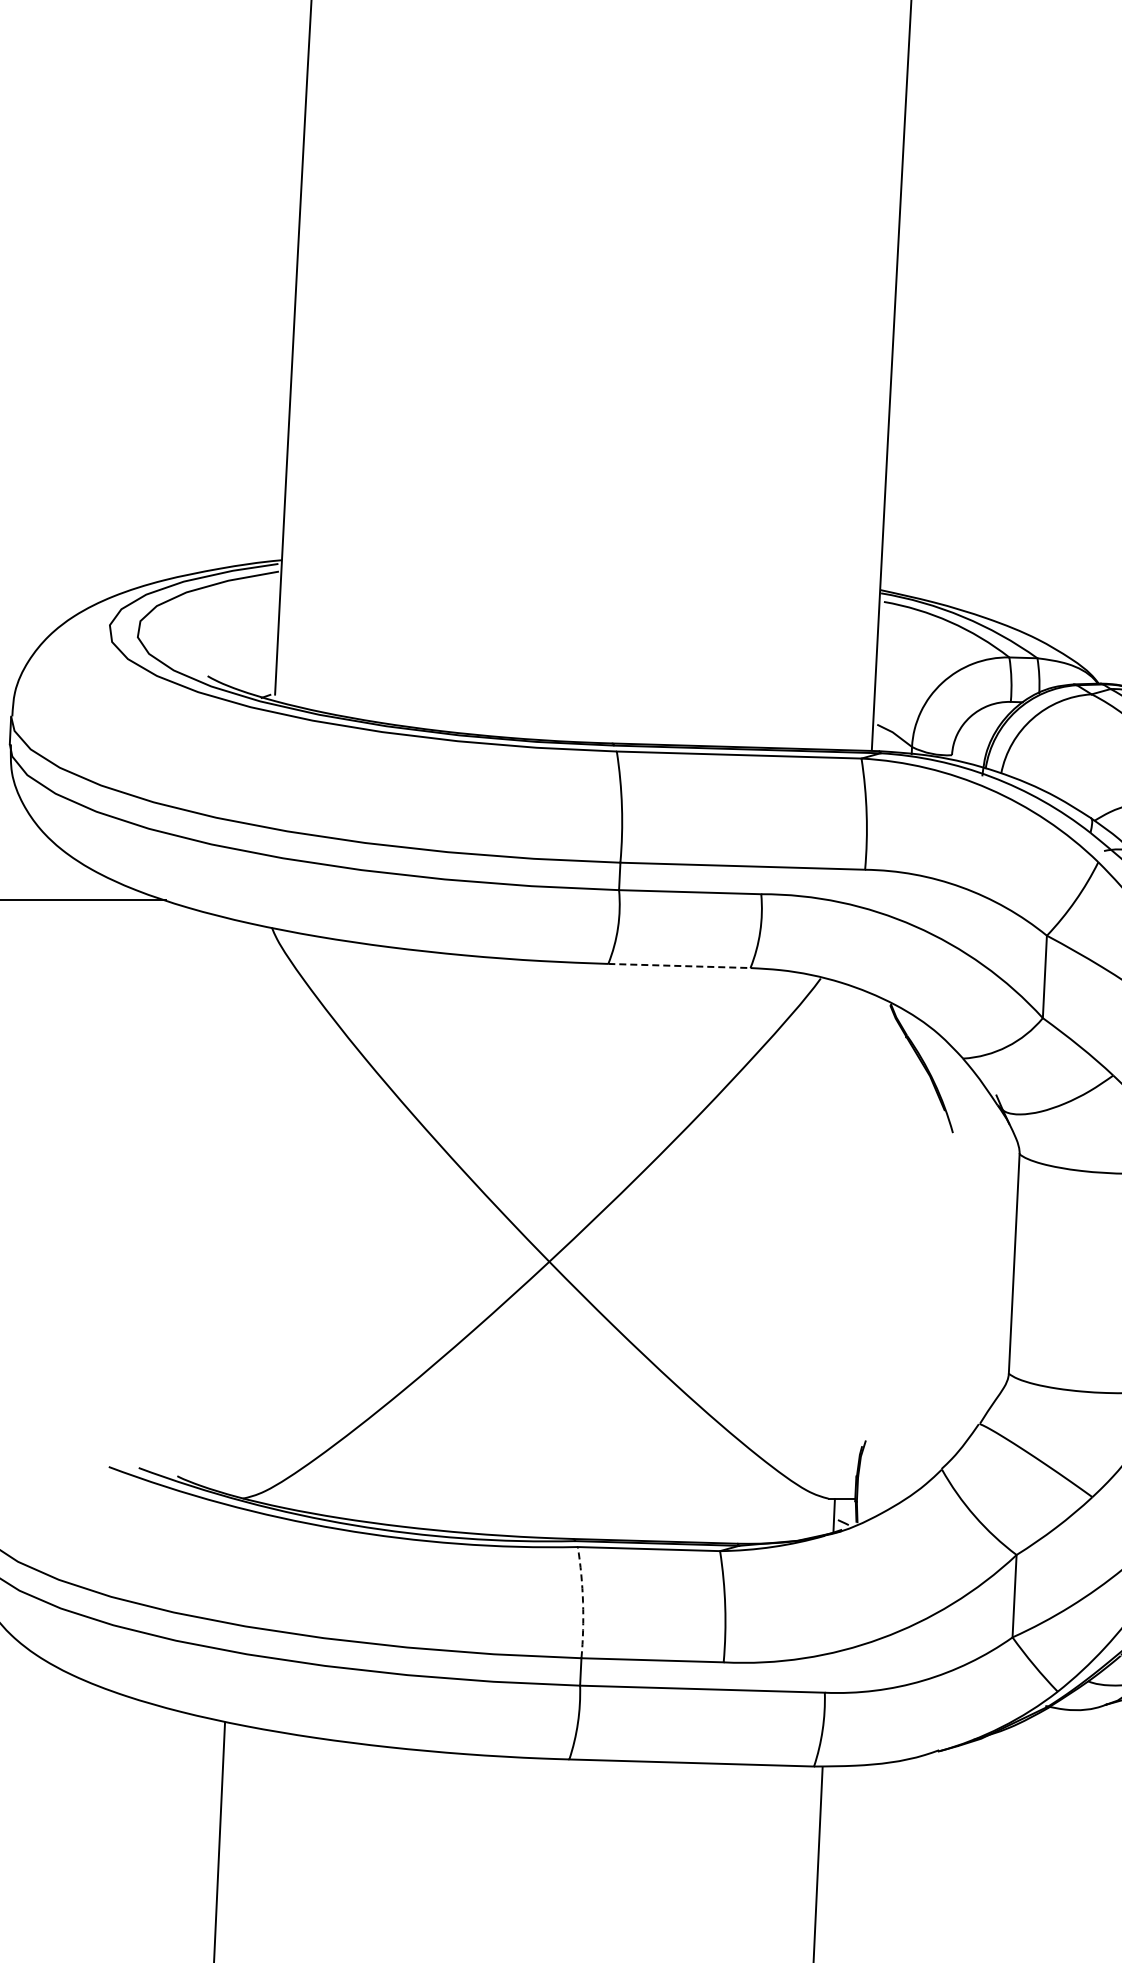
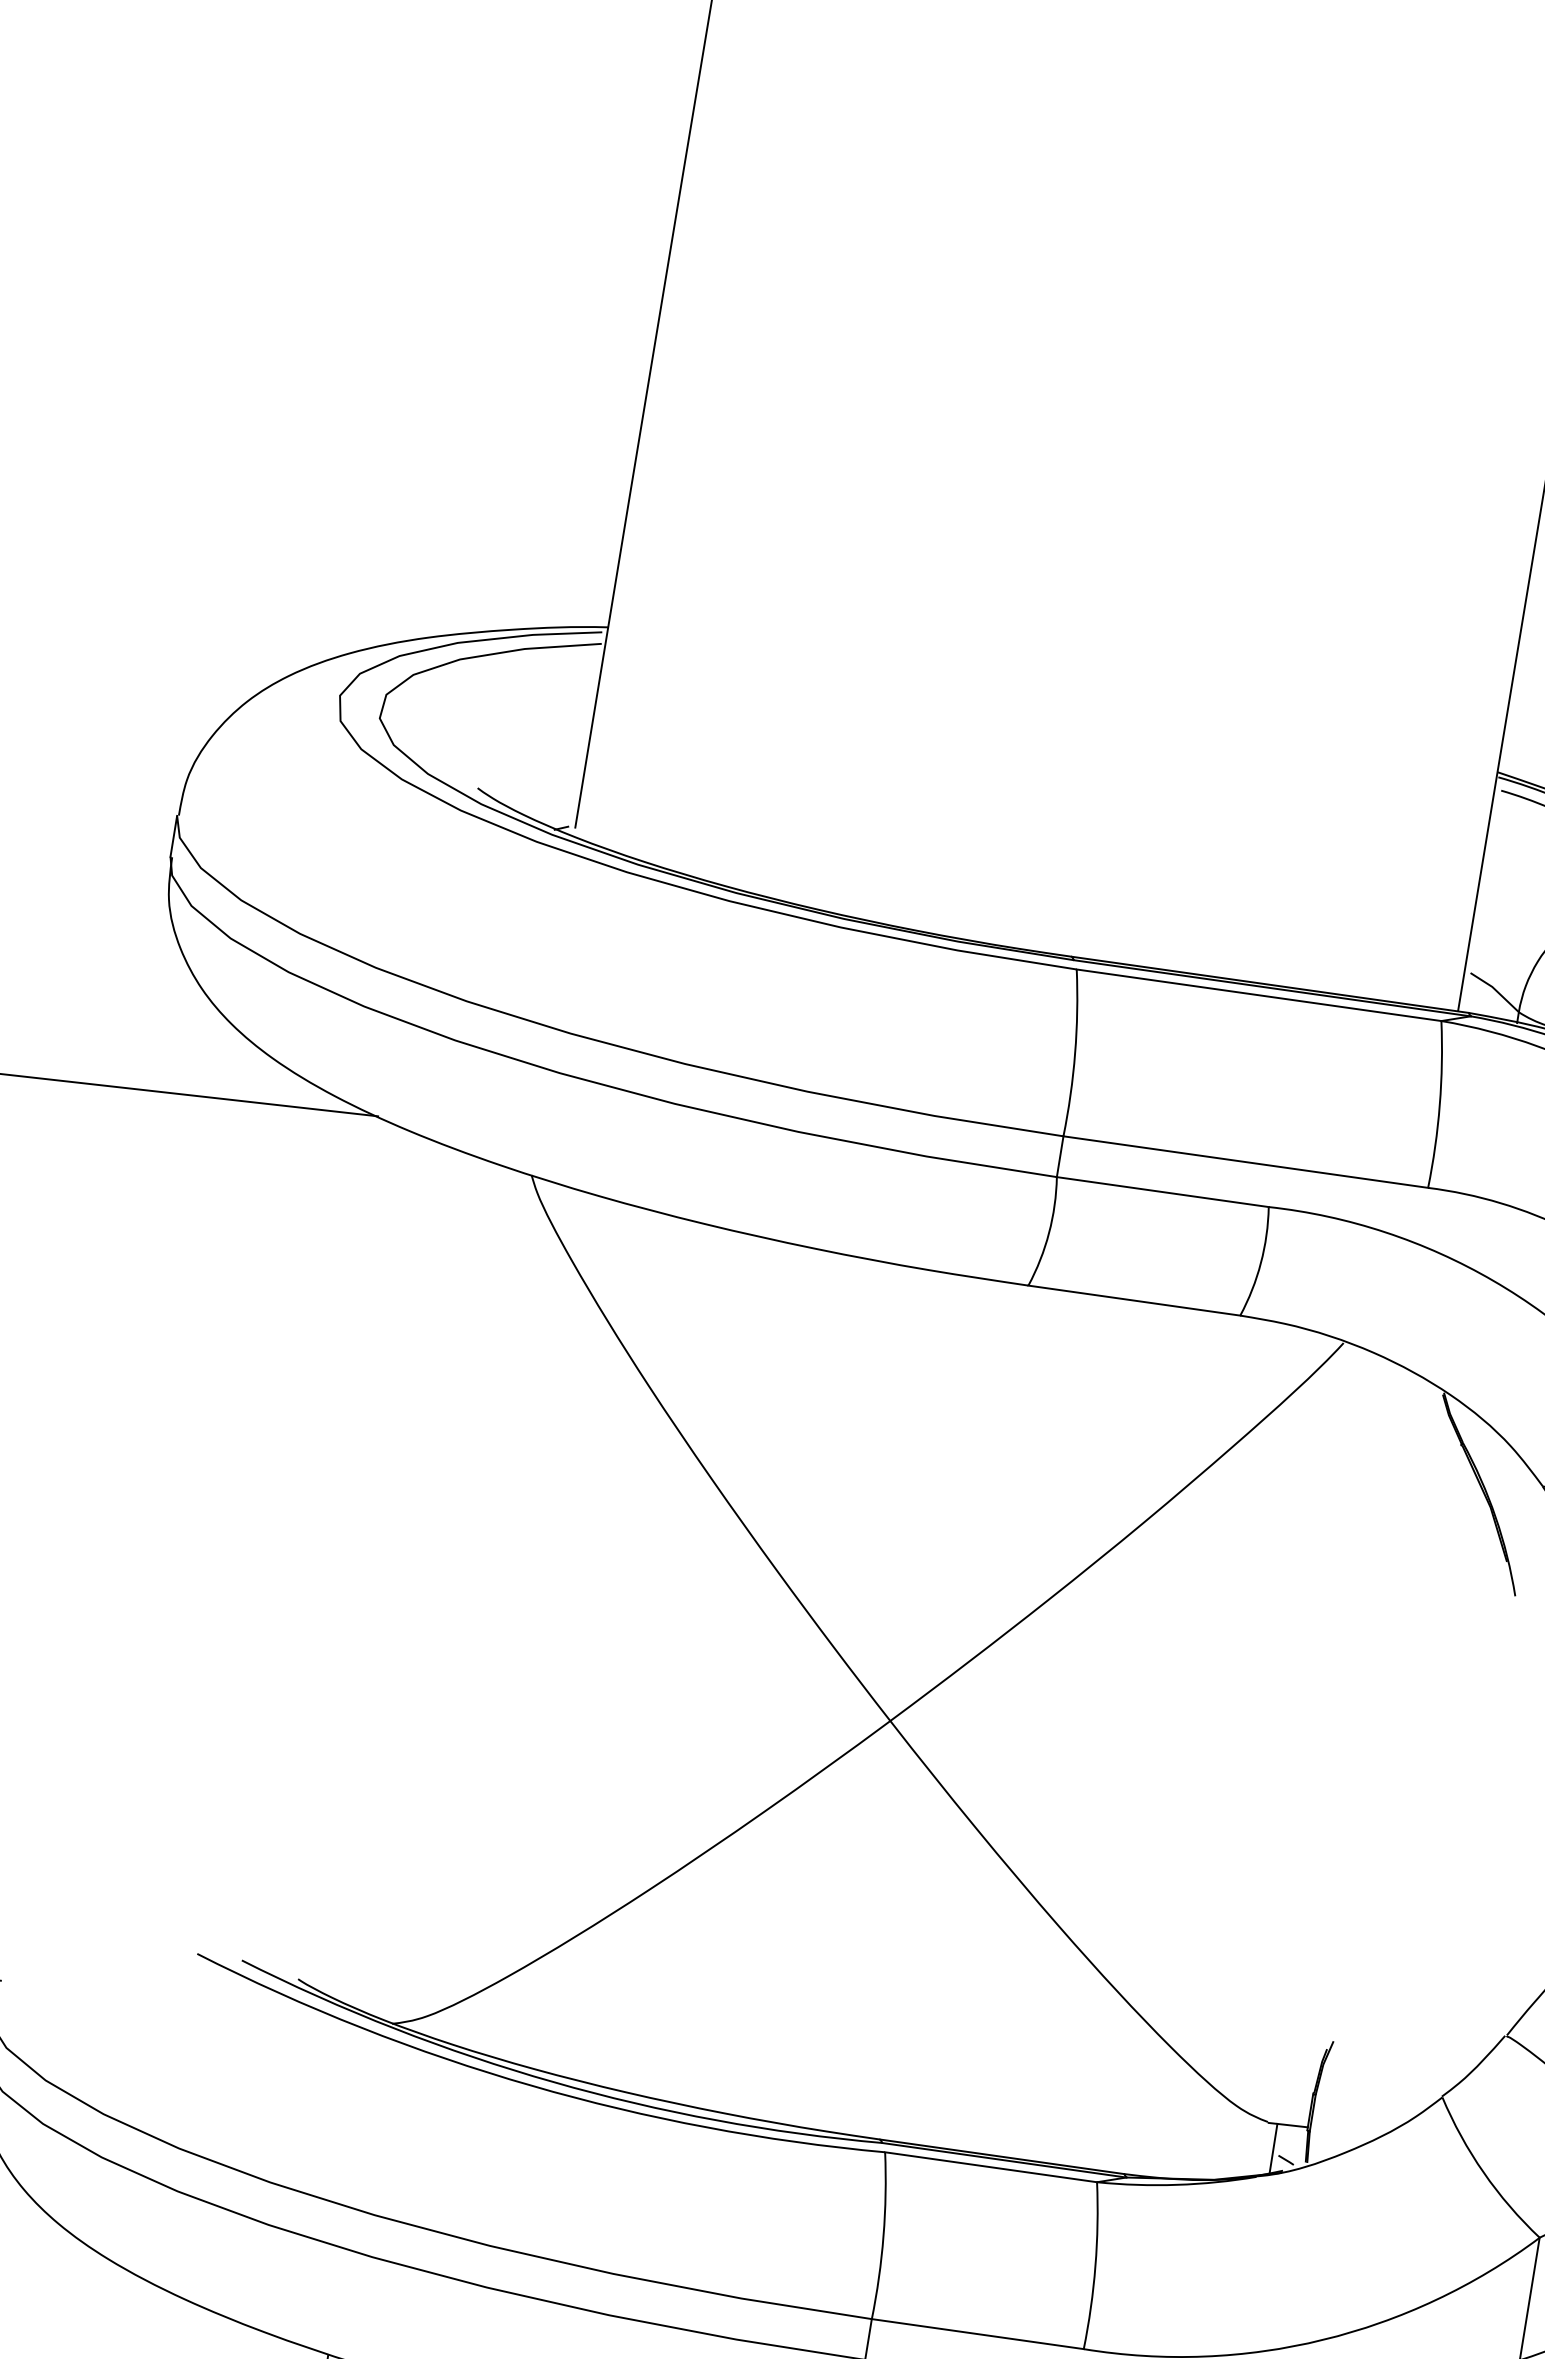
line: (679, 966) -> (1134, 1301), dashed -> solid
arc: (583, 1602) -> (884, 2236), dashed -> solid

